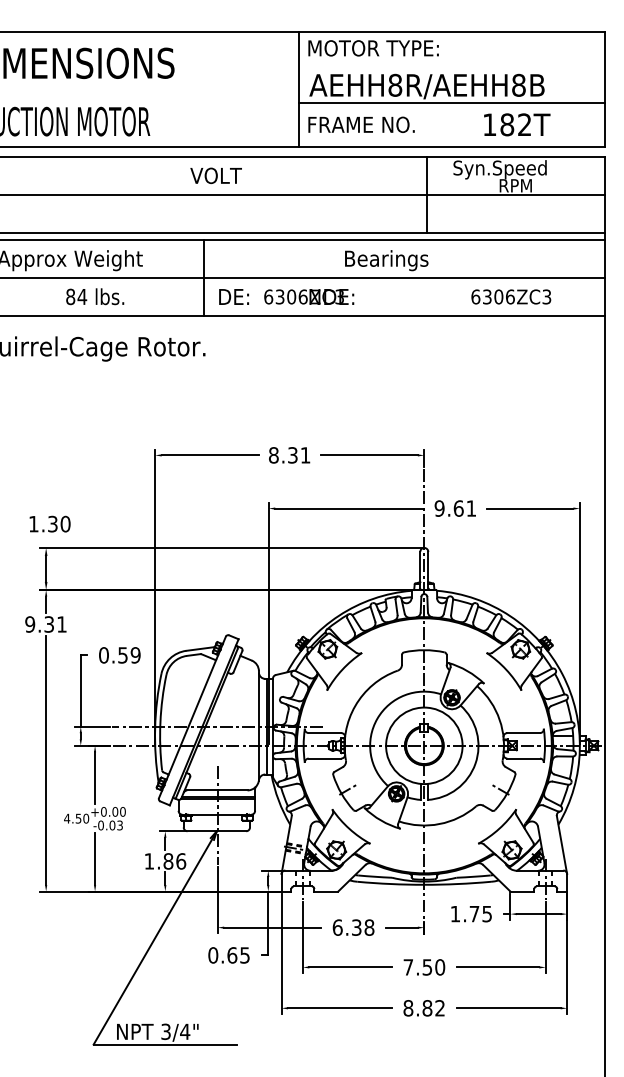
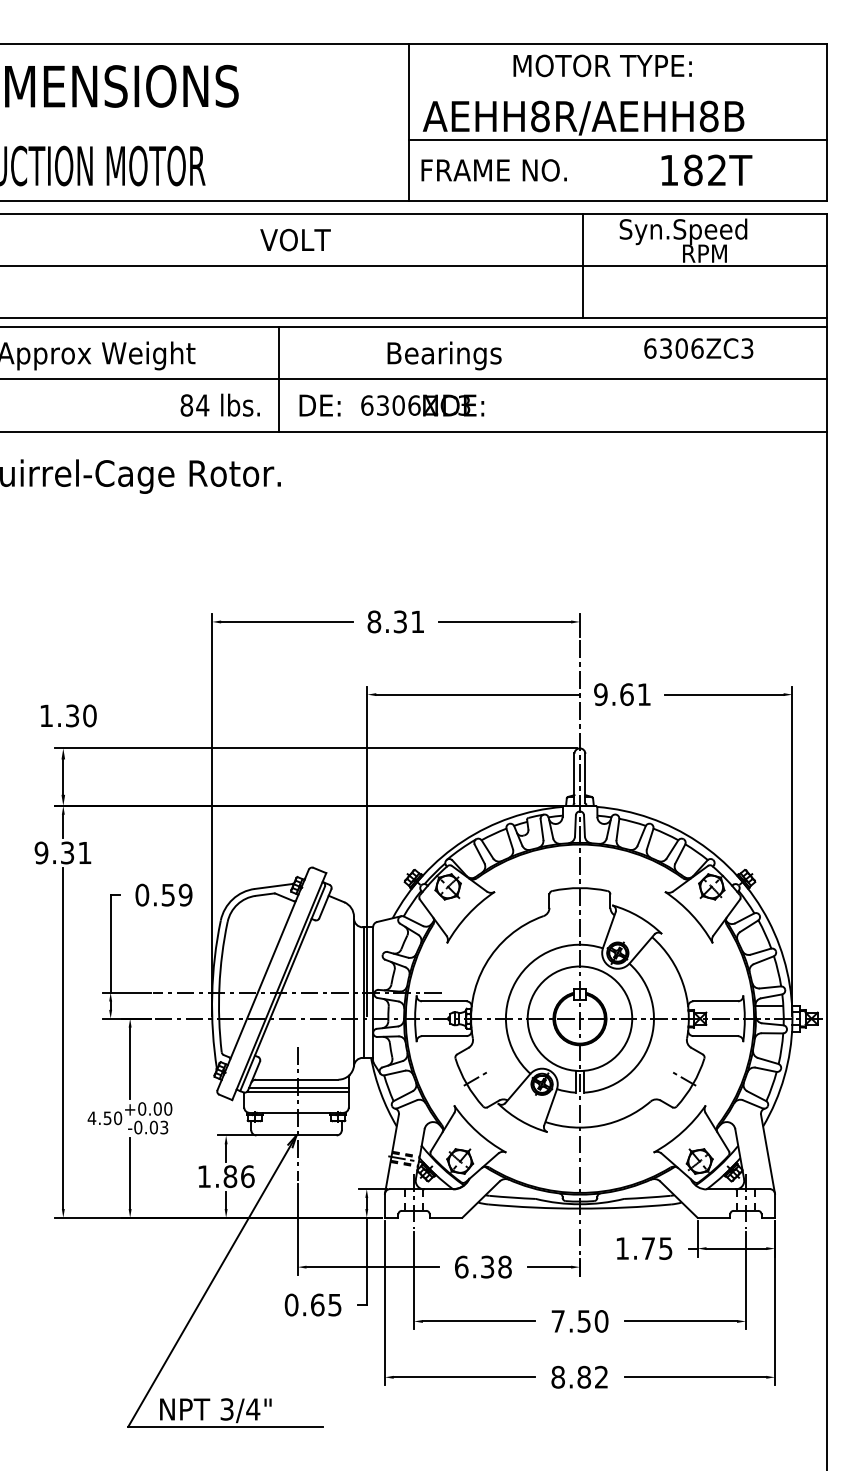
text: (373, 48) -> (602, 65), moved
text: (386, 260) -> (444, 355), moved
text: (94, 296) -> (219, 404), moved
text: (511, 296) -> (698, 348), moved

